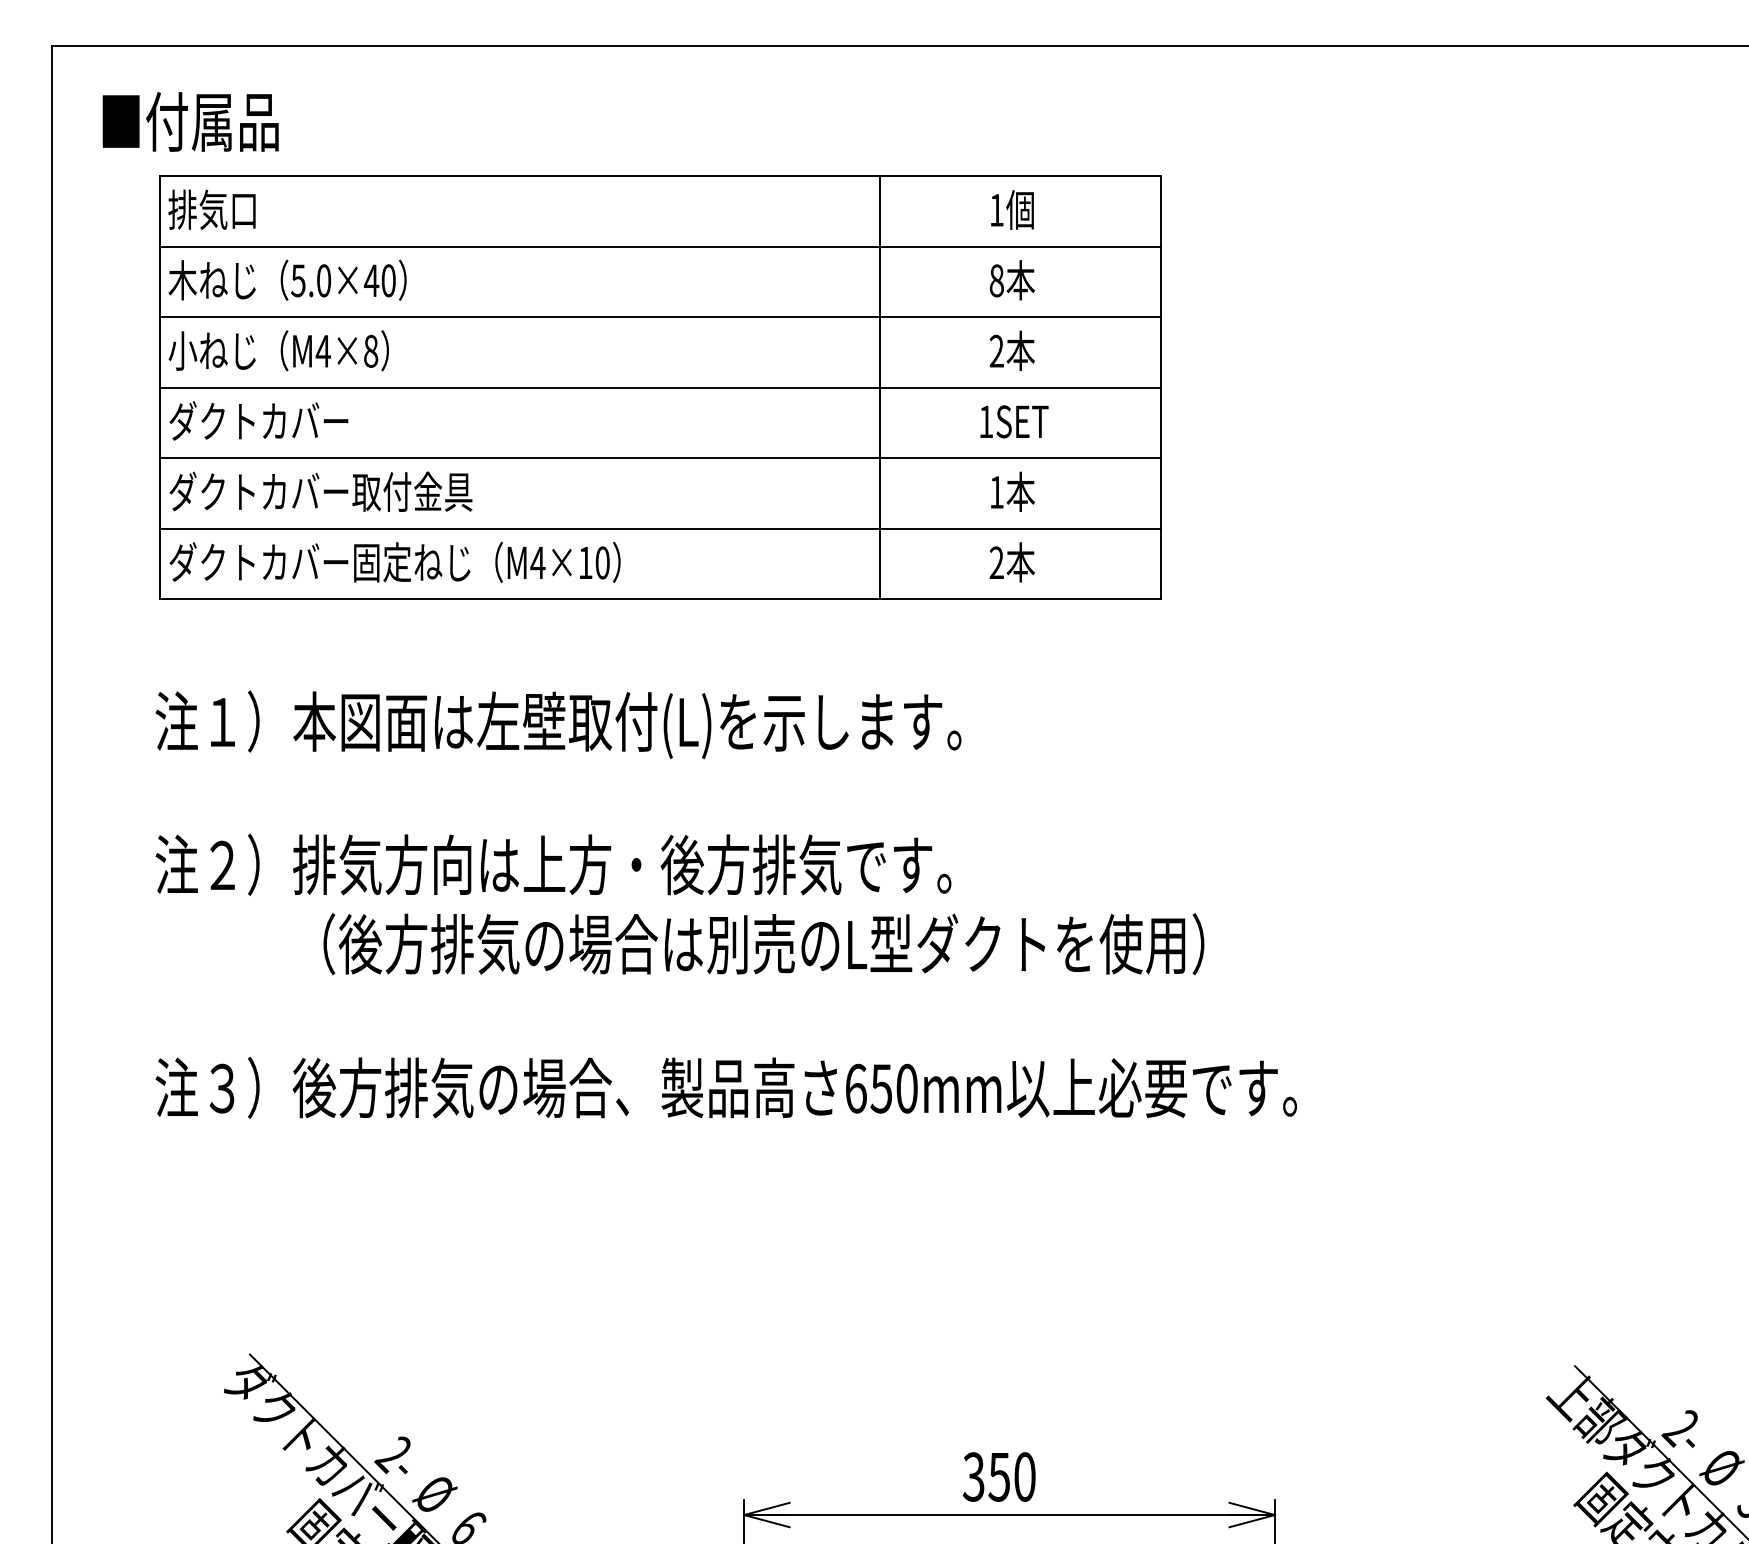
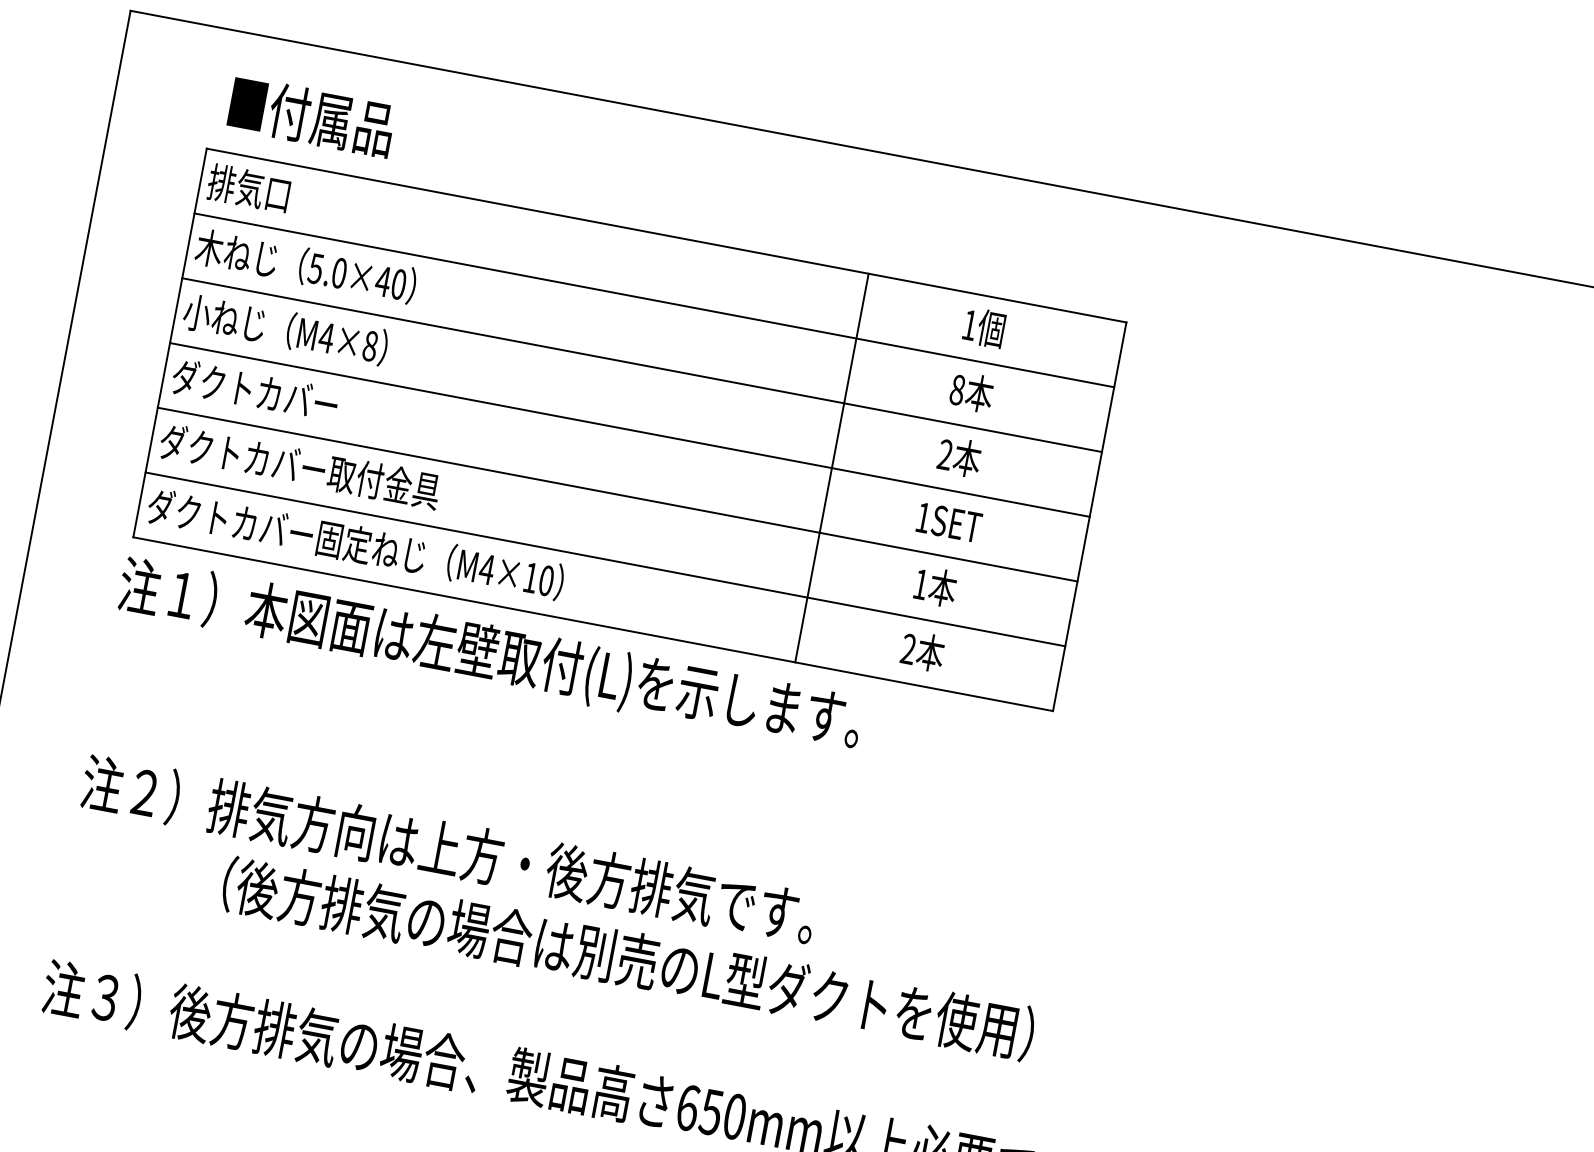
text: (190, 121) -> (311, 116), moved
text: (558, 724) -> (490, 655), moved

